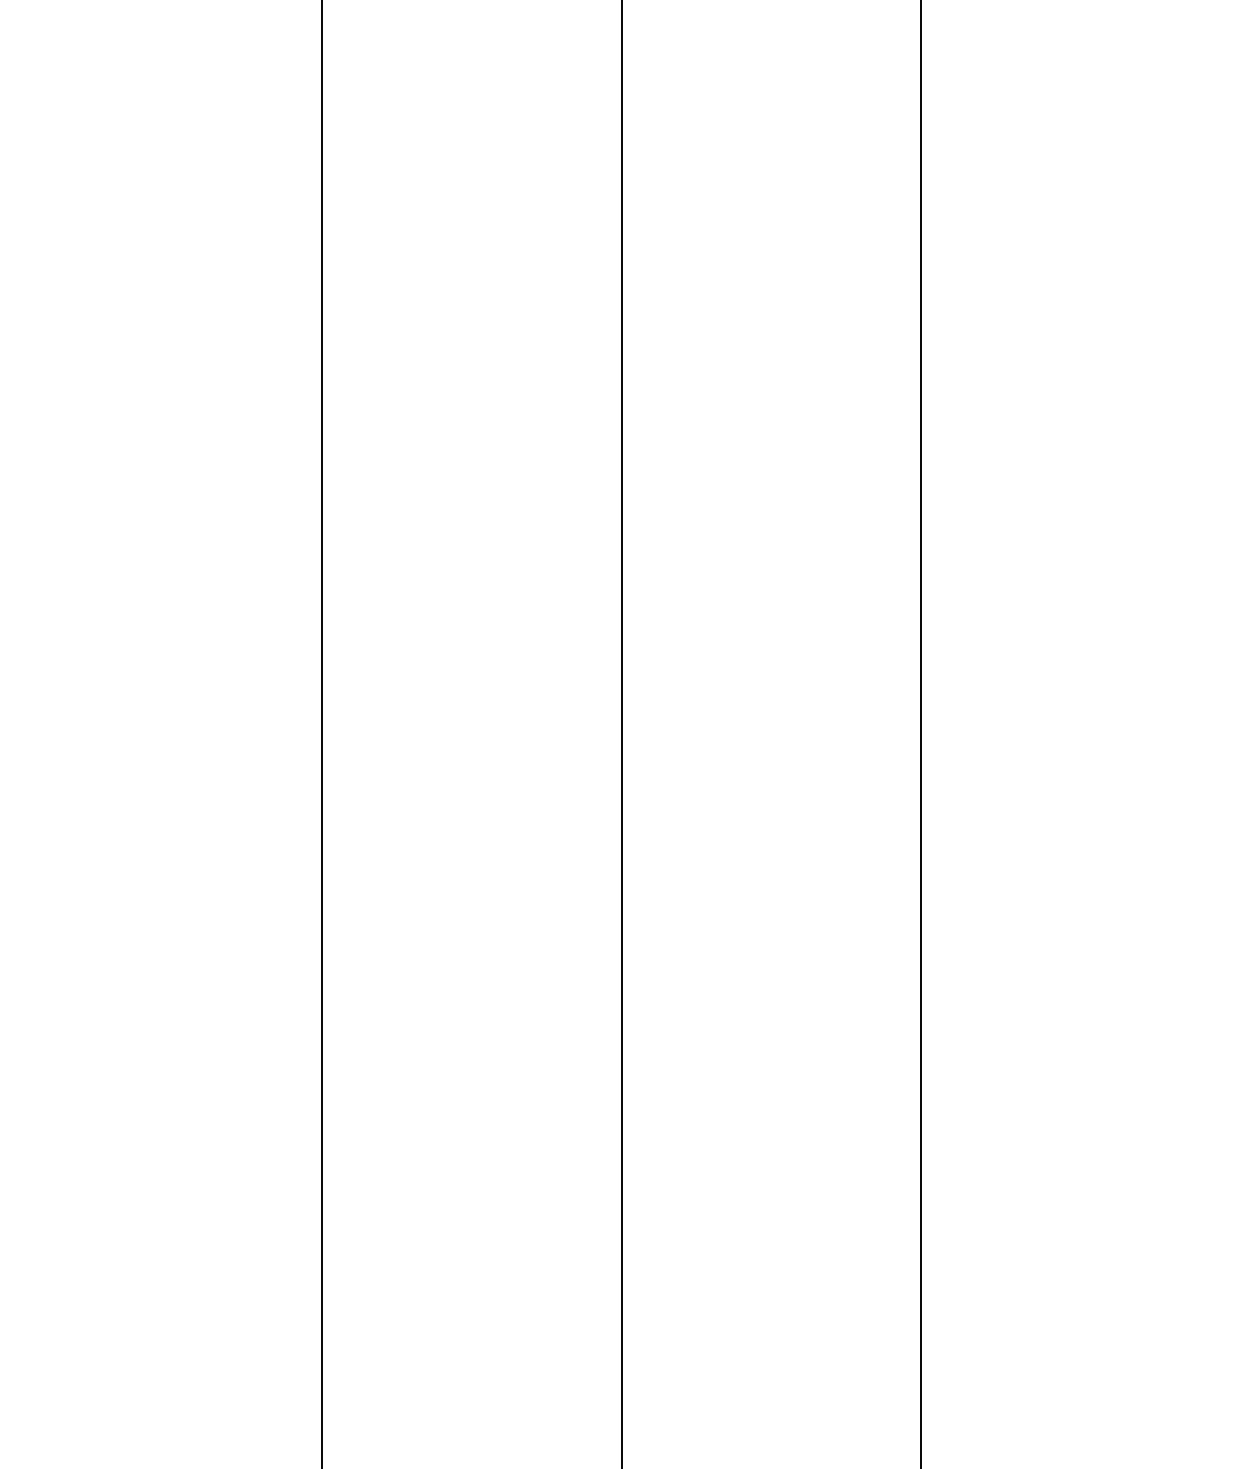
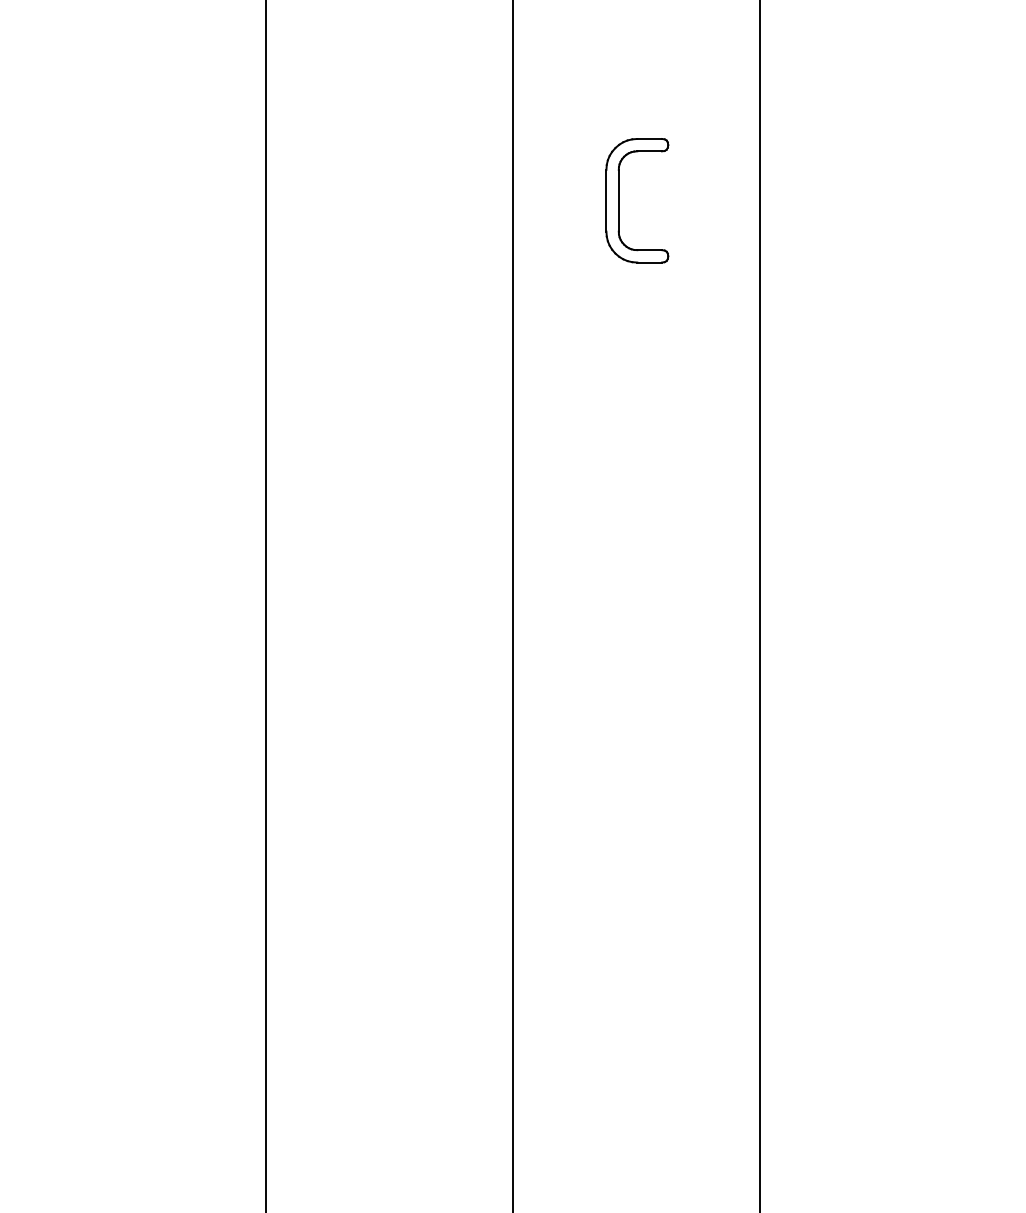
part: (750, 242) -> (619, 200), added

